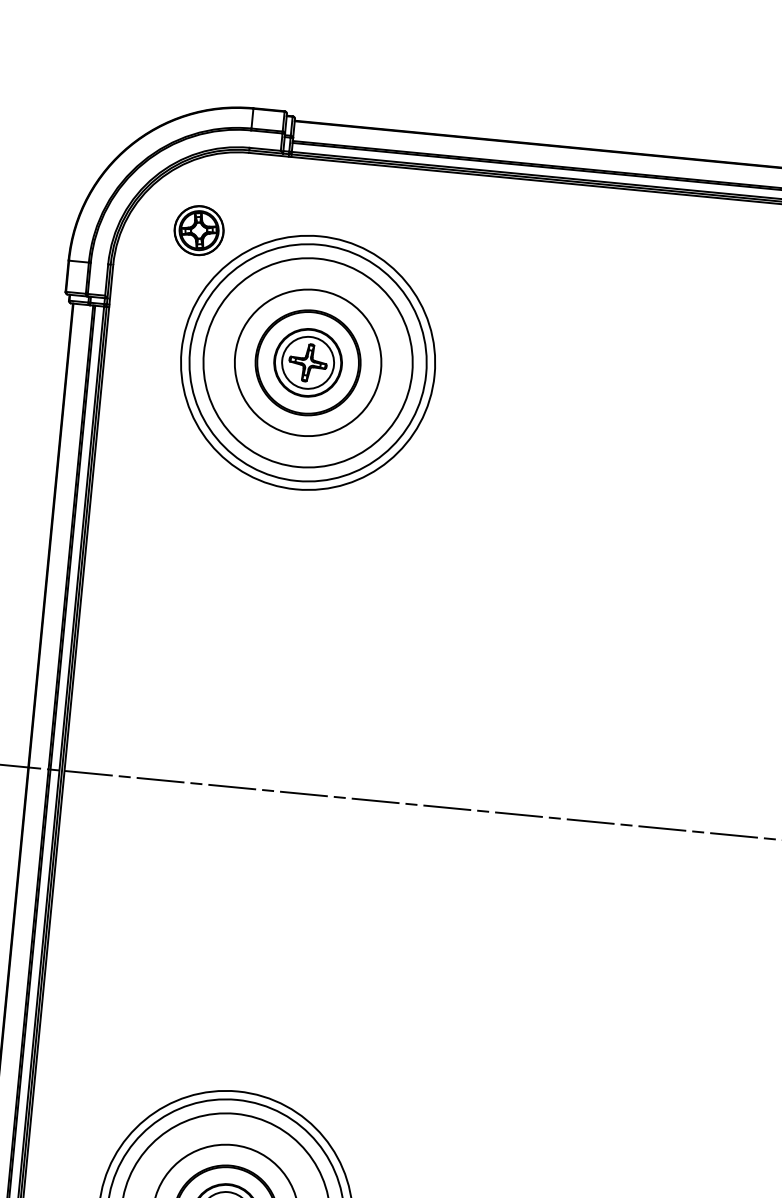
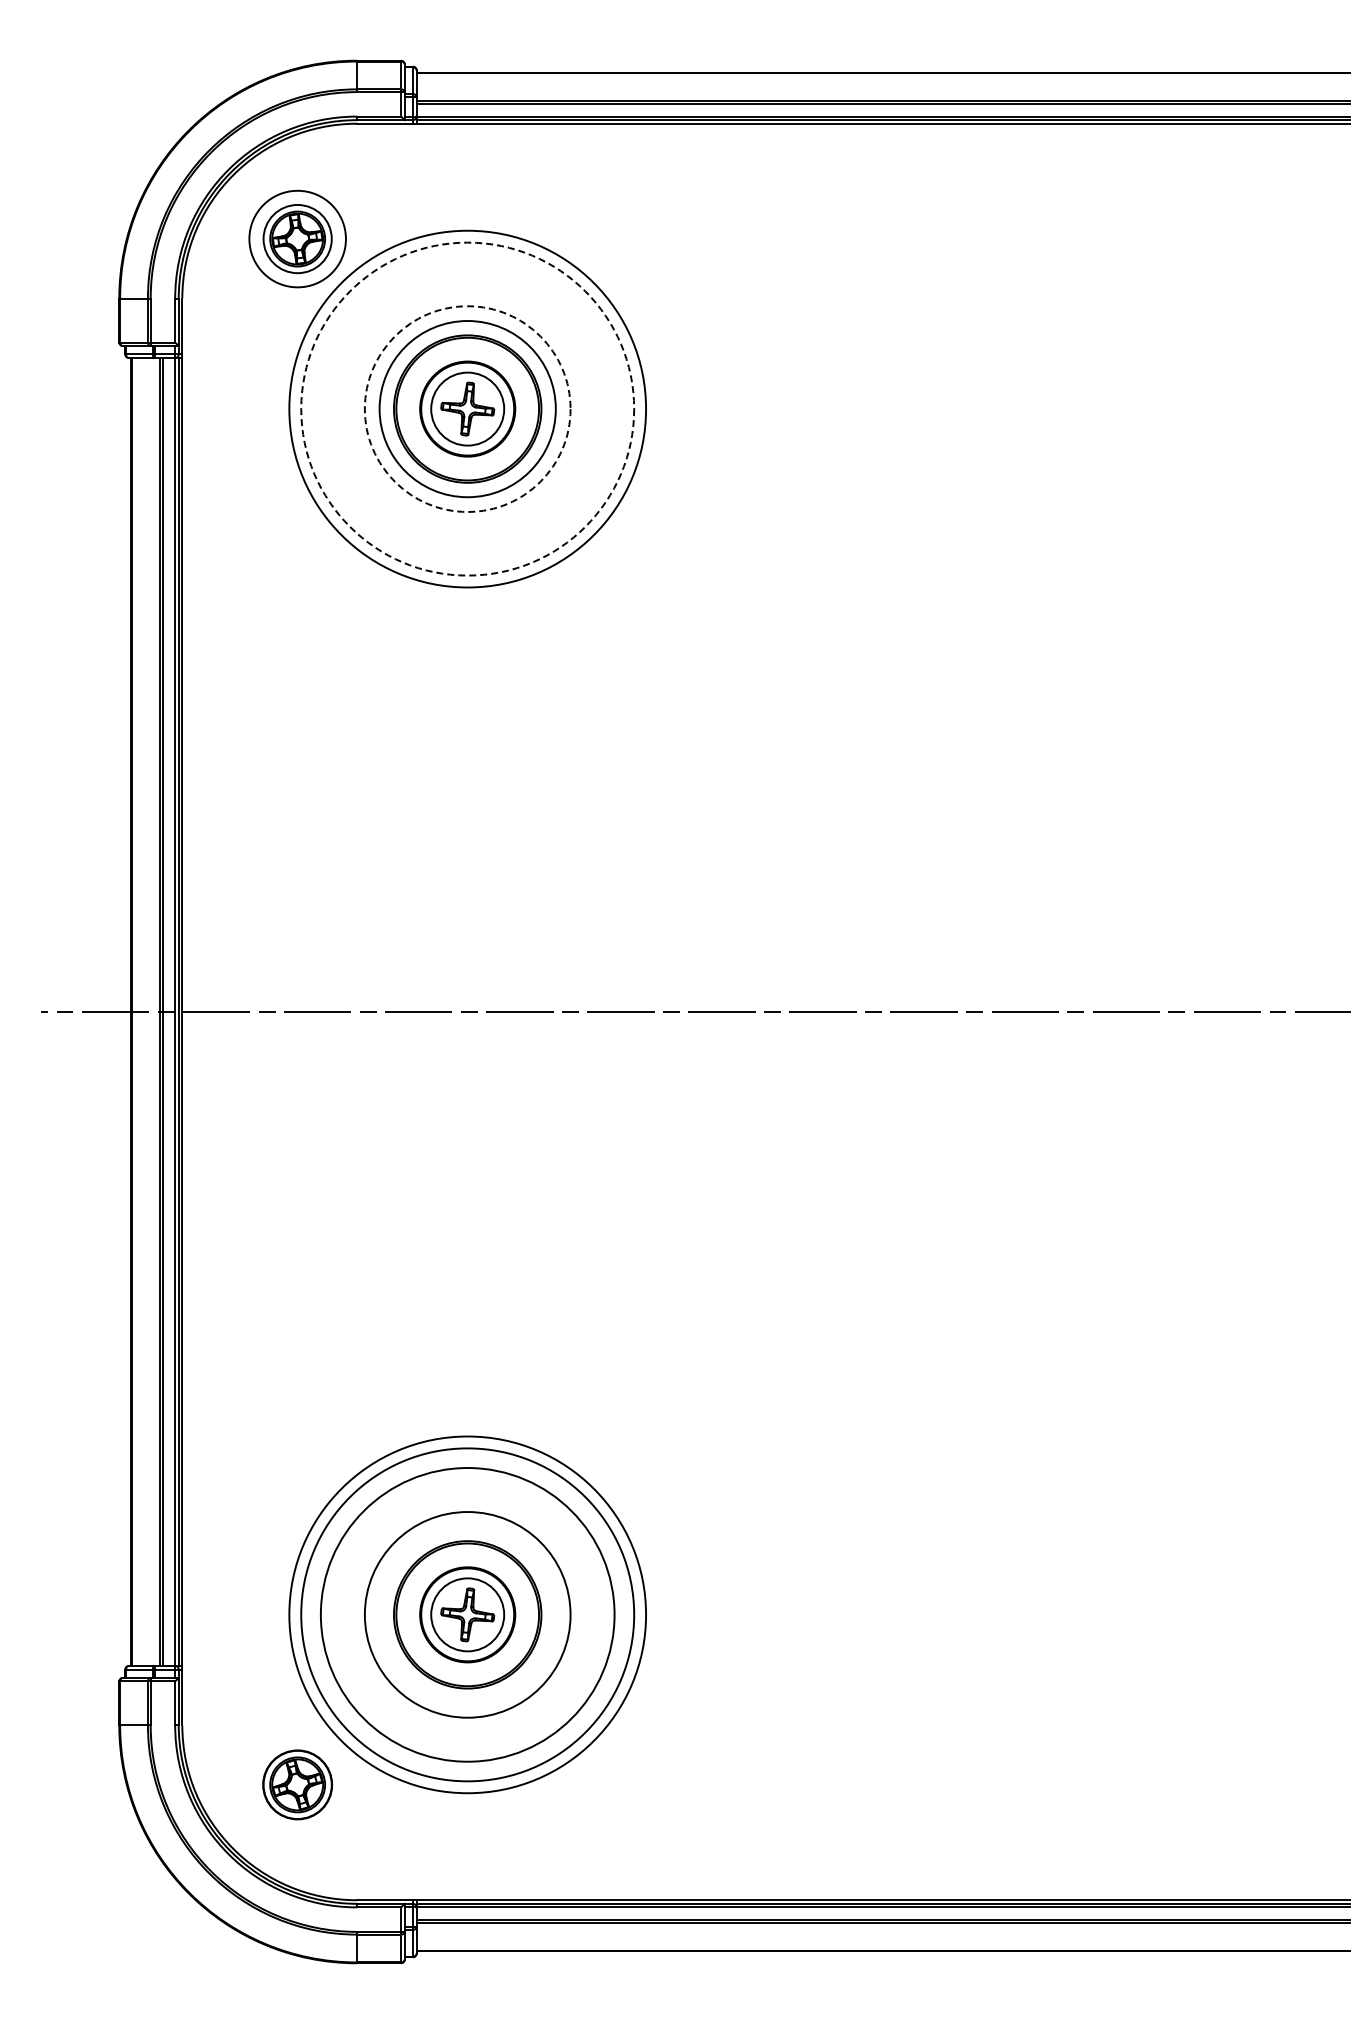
circle: (199, 230) -> (297, 238), size x1.4
circle: (308, 362) -> (467, 408), size x0.6
circle: (308, 362) -> (467, 408), solid -> dashed
circle: (308, 362) -> (467, 408), solid -> dashed

